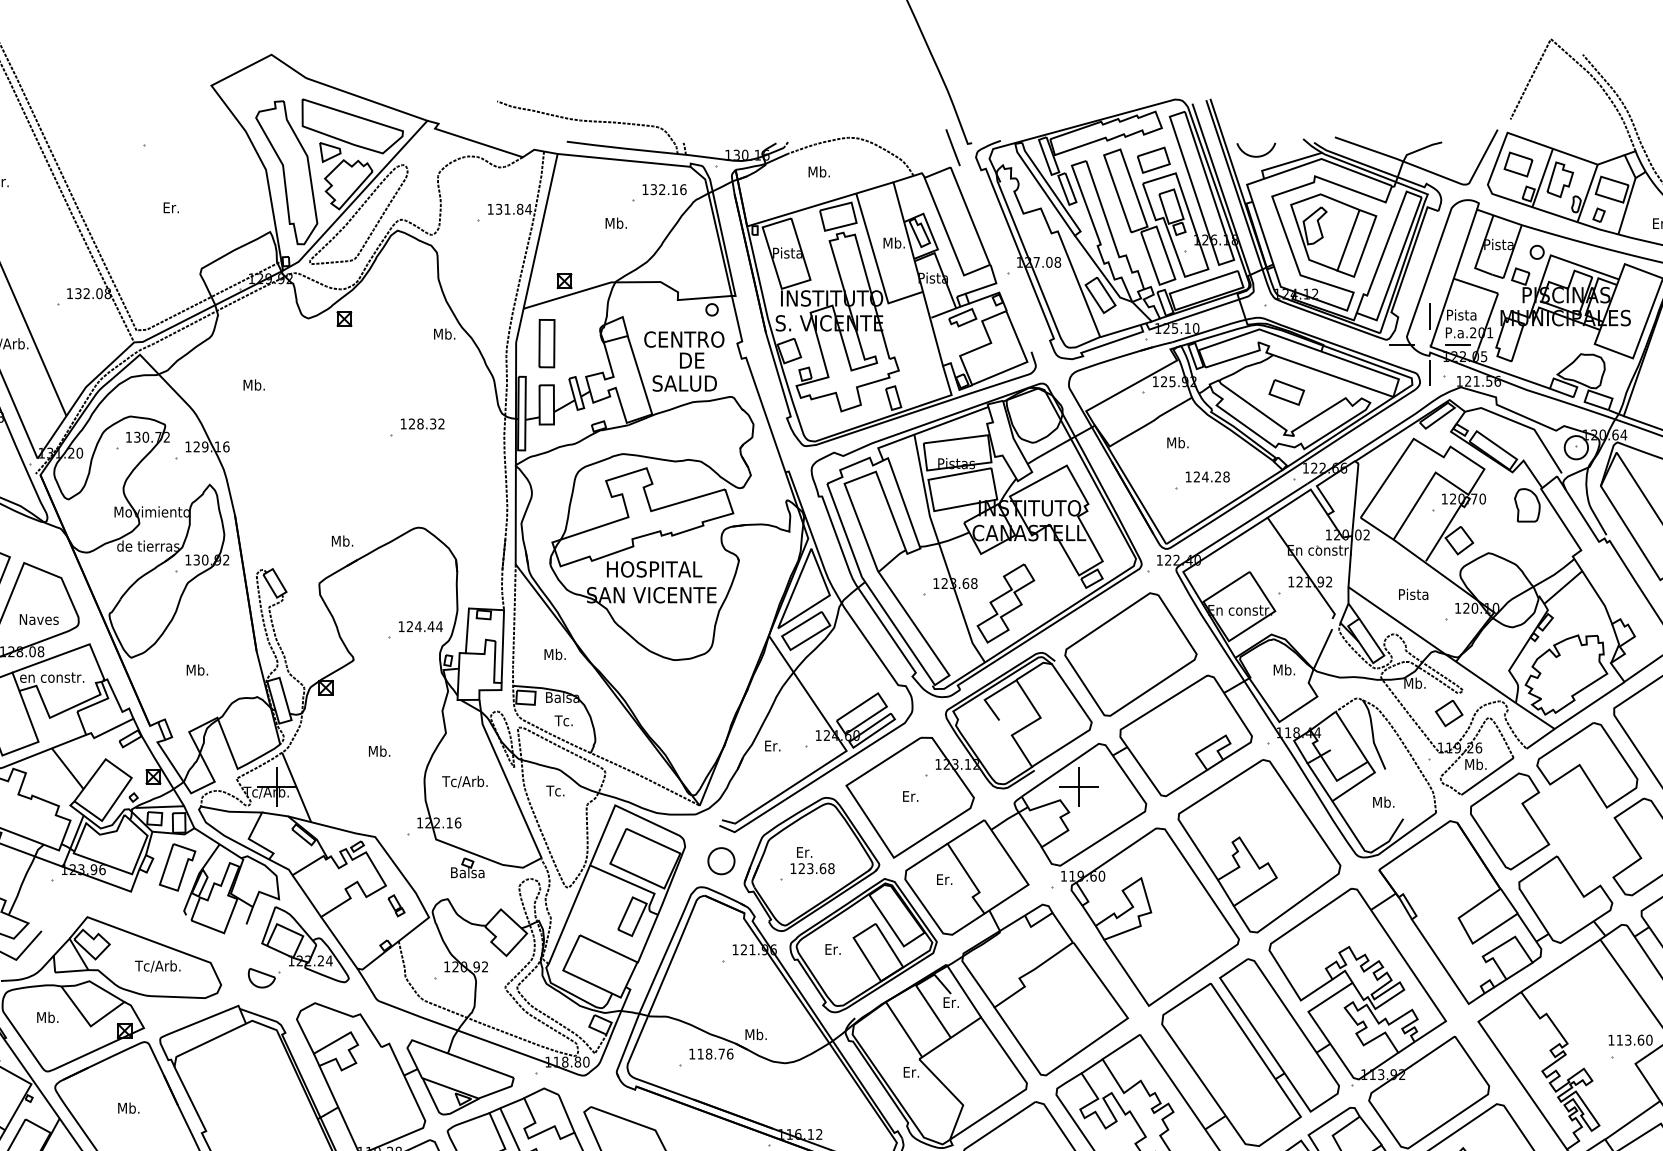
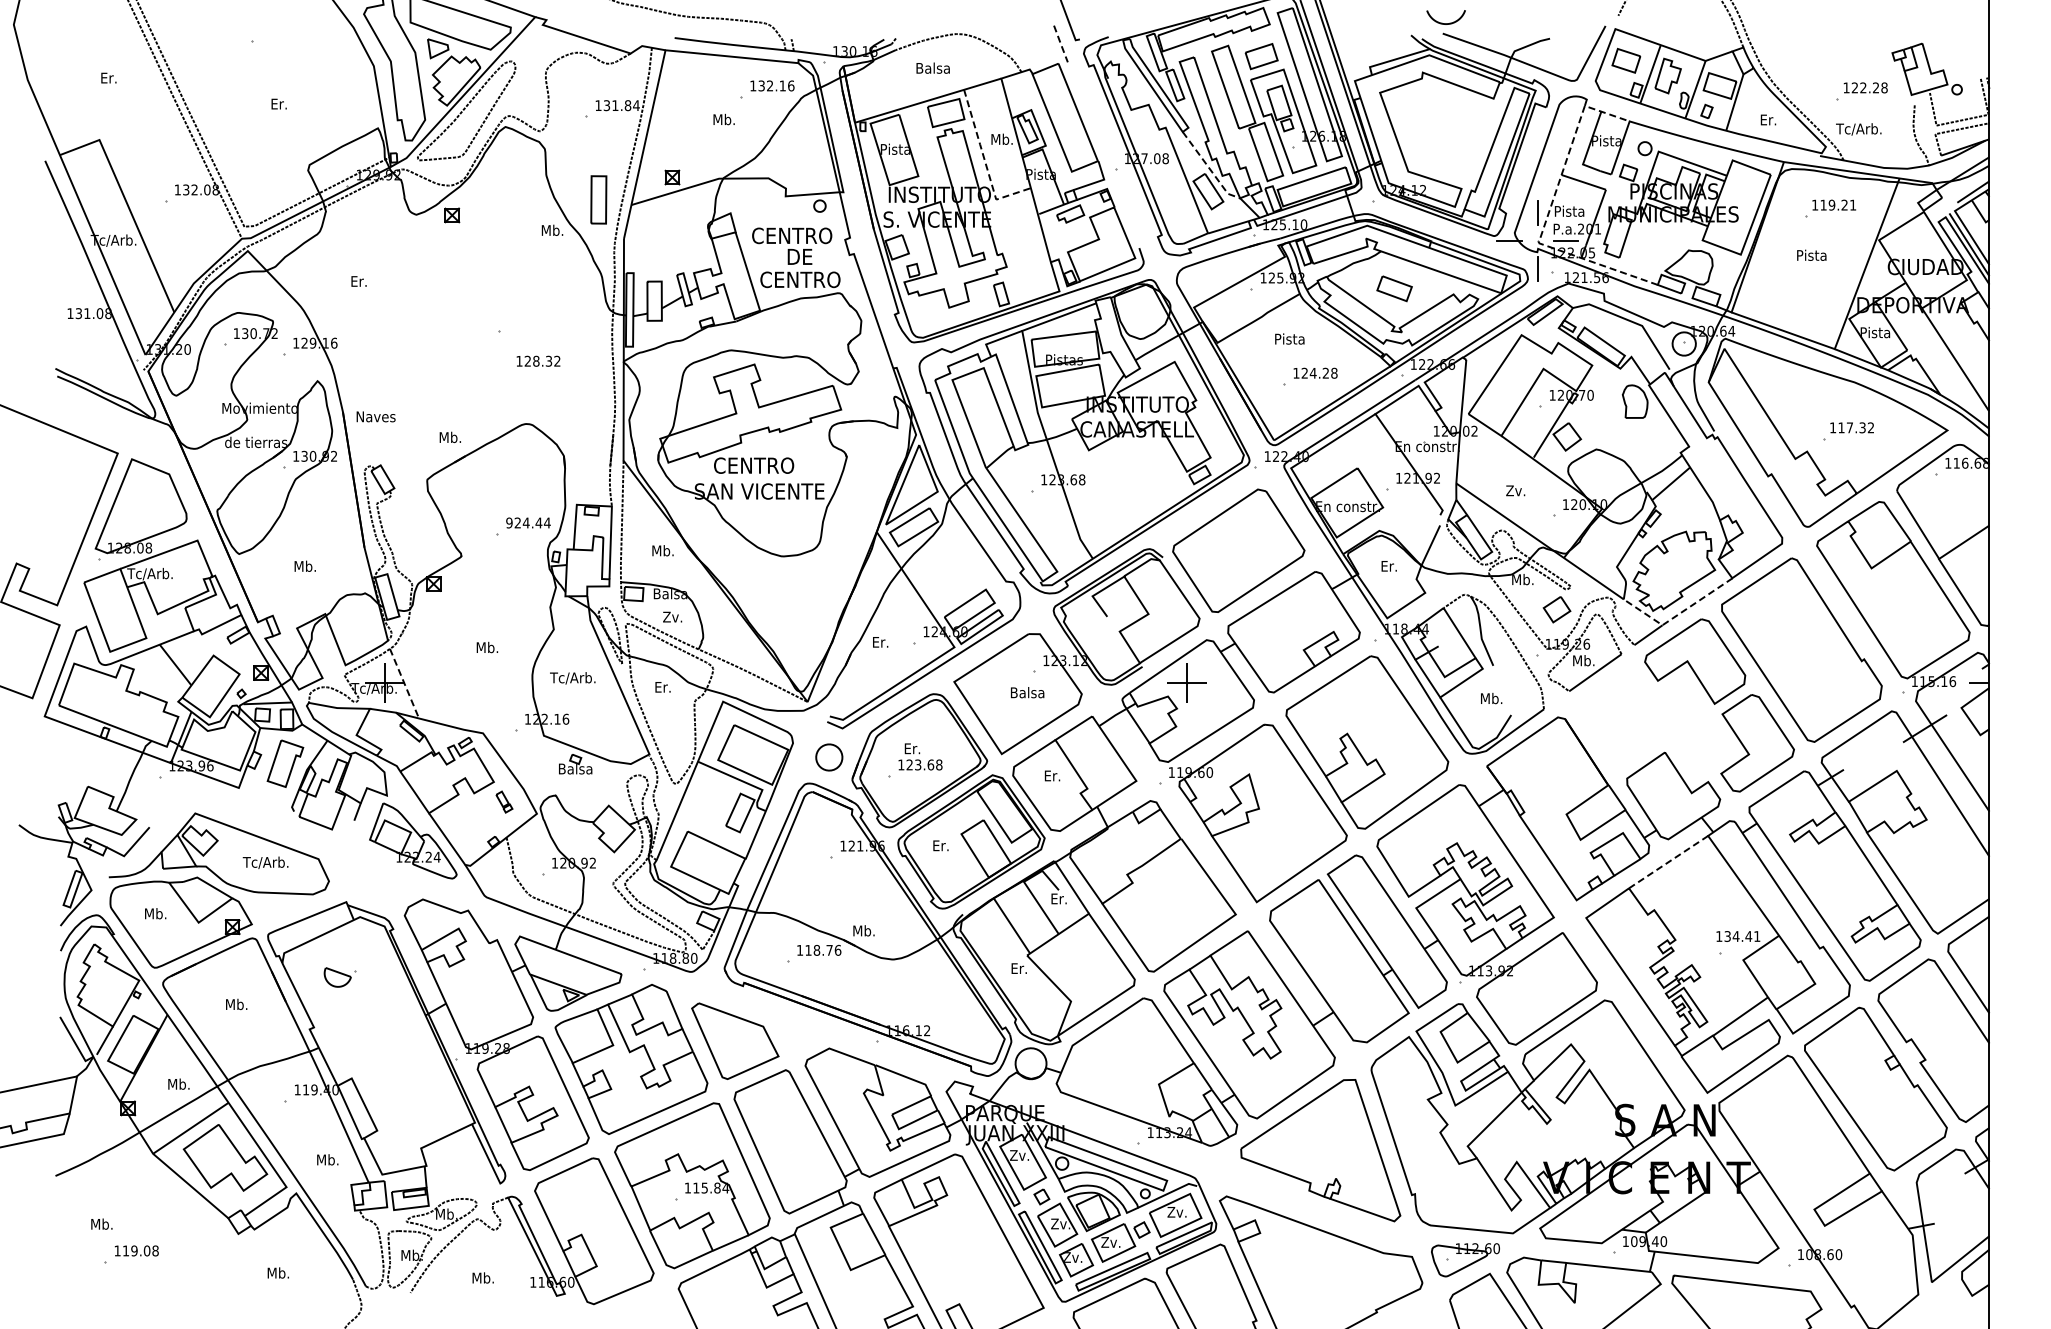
line: (953, 148) -> (1061, 44), solid -> dashed
curve: (1252, 155) -> (1442, 22), moved
text: (825, 171) -> (933, 67), Mb. -> Balsa
part: (1333, 235) -> (1441, 131), removed
line: (877, 266) -> (985, 162), solid -> dashed
line: (1101, 272) -> (1209, 168), solid -> dashed
line: (1441, 315) -> (1549, 211), solid -> dashed
part: (546, 343) -> (598, 199), moved
text: (692, 383) -> (800, 279), SALUD -> CENTRO
text: (254, 384) -> (362, 280), Mb. -> Er.
text: (422, 423) -> (538, 360), moved
text: (1182, 442) -> (1290, 338), Mb. -> Pista
text: (654, 569) -> (762, 465), HOSPITAL -> CENTRO
text: (1413, 594) -> (1521, 490), Pista -> Zv.
part: (1005, 603) -> (1113, 499), removed
text: (38, 619) -> (375, 416), moved
text: (401, 626) -> (509, 522), 124.44 -> 924.44
text: (1284, 669) -> (1392, 565), Mb. -> Er.
text: (51, 677) -> (159, 573), en constr. -> Tc/Arb.
line: (1569, 719) -> (1677, 615), solid -> dashed
text: (564, 720) -> (672, 616), Tc. -> Zv.
line: (296, 787) -> (404, 683), solid -> dashed
text: (555, 791) -> (663, 687), Tc. -> Er.
text: (921, 796) -> (1029, 692), Er. -> Balsa
part: (1509, 821) -> (1617, 717), removed
line: (1561, 965) -> (1669, 861), solid -> dashed
part: (263, 978) -> (339, 977), moved
text: (1634, 1040) -> (1742, 936), 113.60 -> 134.41

